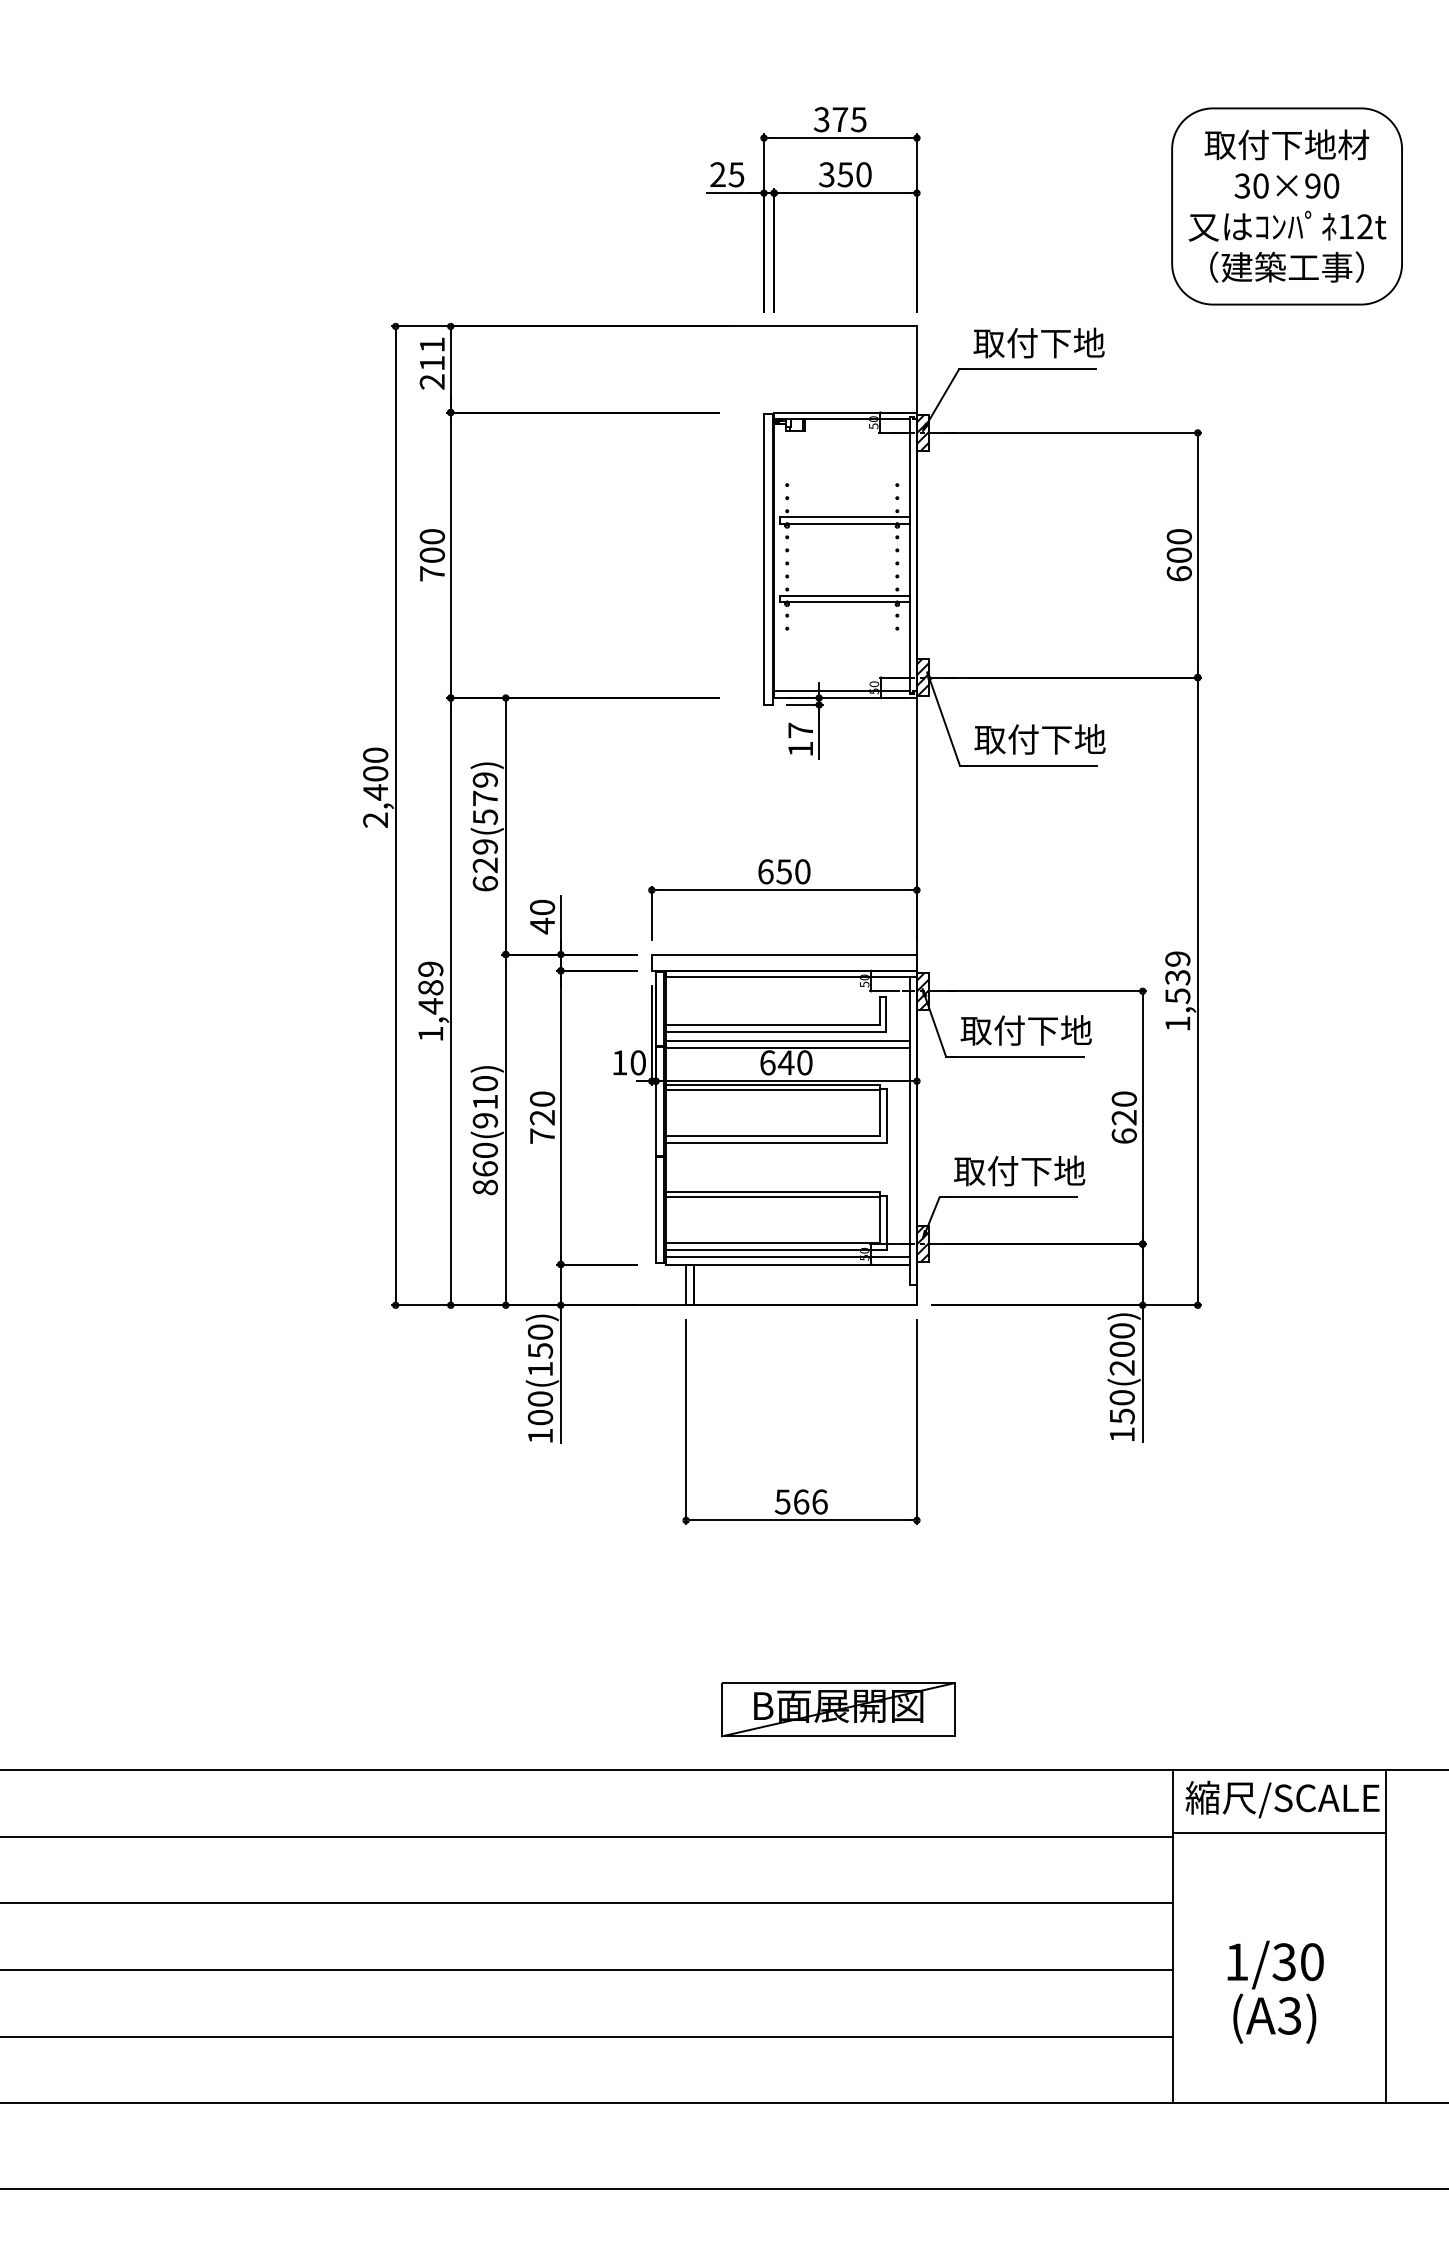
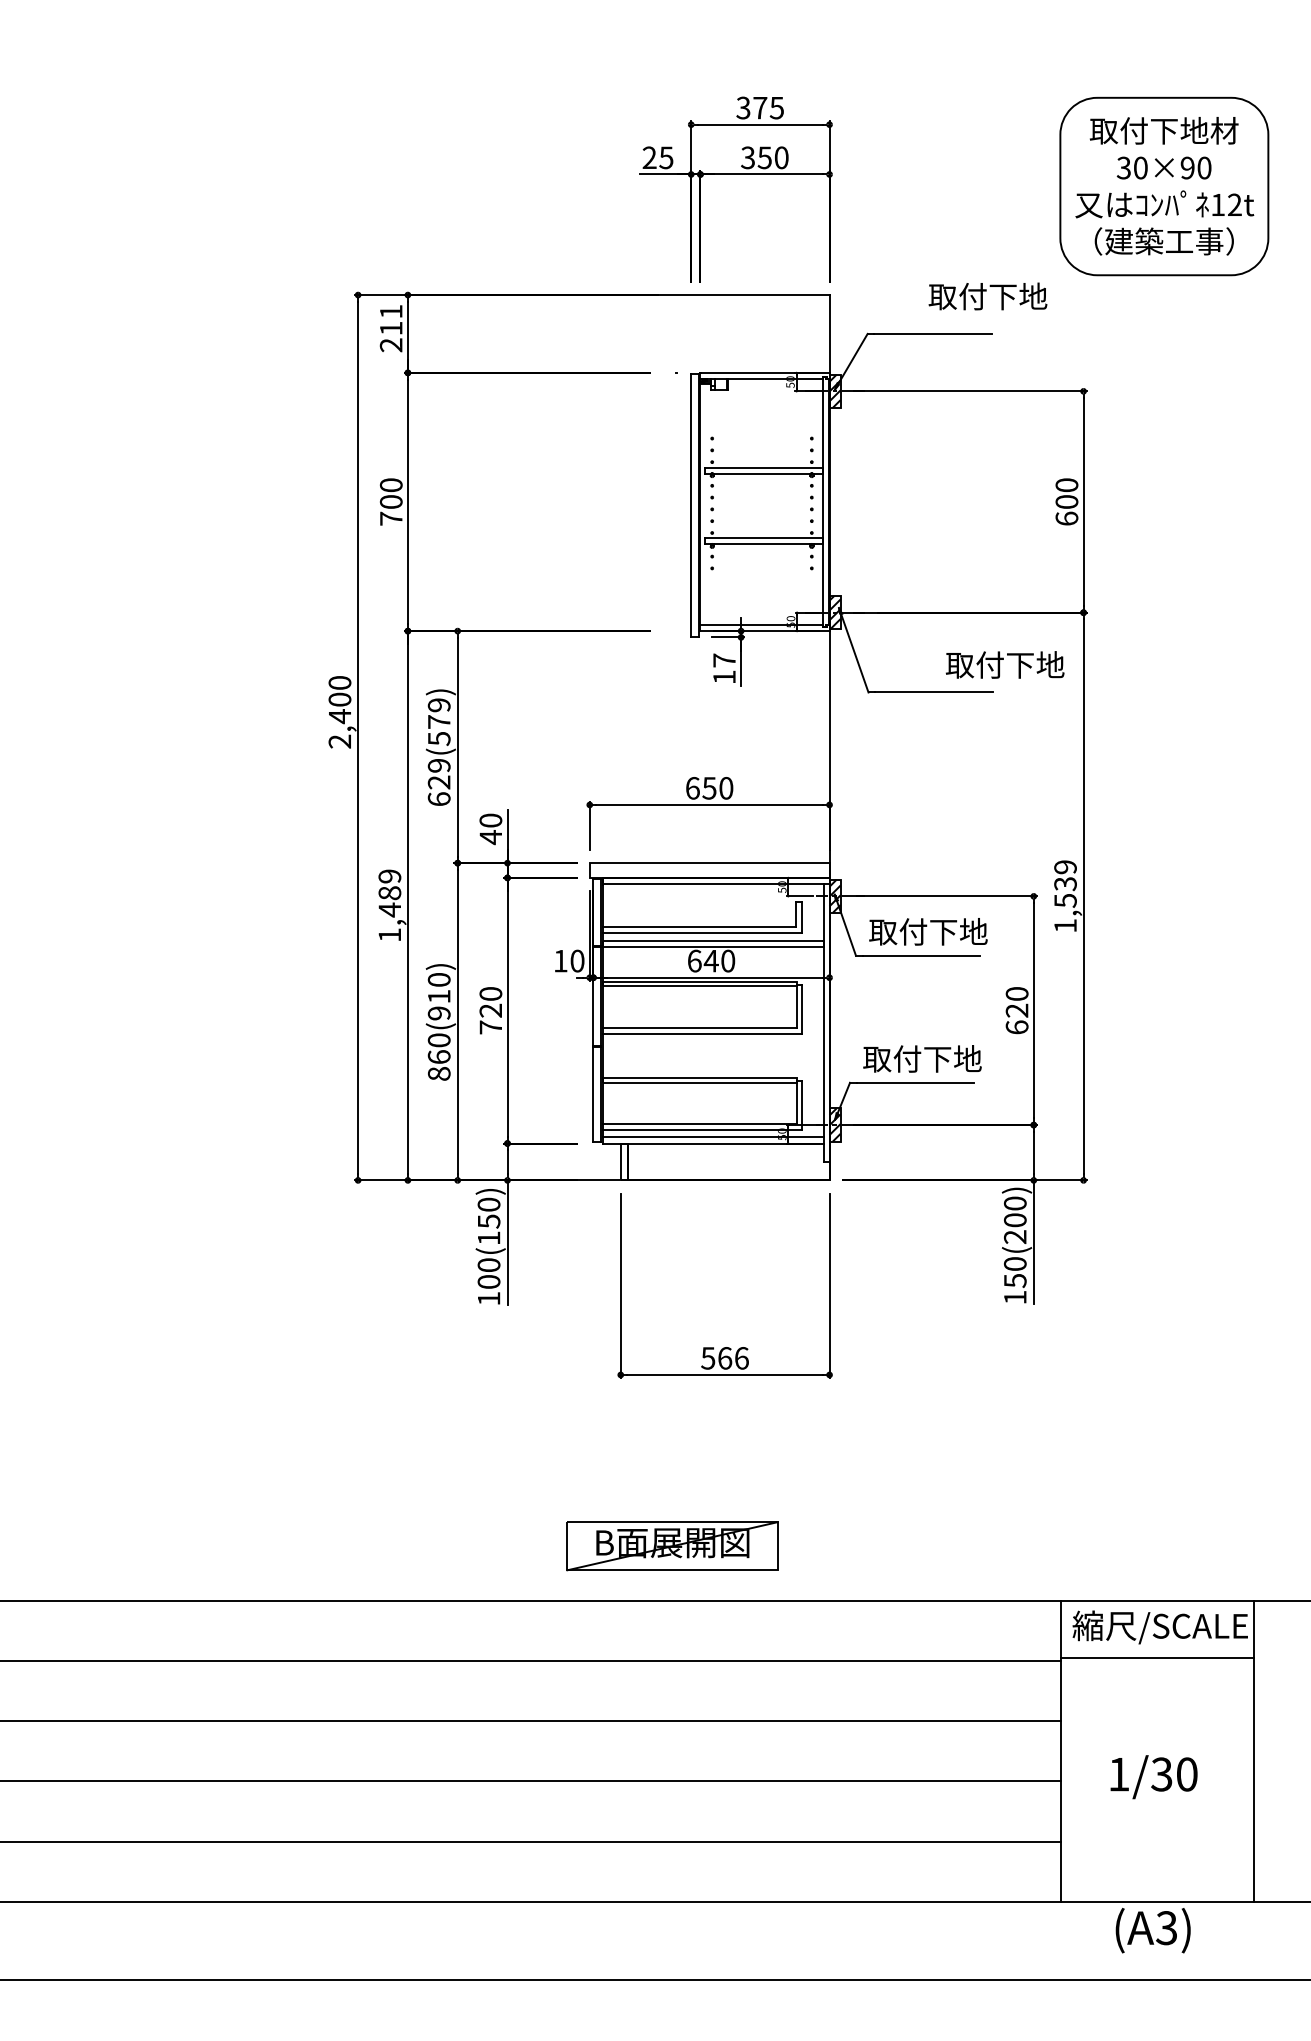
text: (1038, 342) -> (987, 295), moved
text: (1039, 739) -> (1004, 665), moved
part: (838, 1709) -> (672, 1546), moved
text: (1274, 2018) -> (1152, 1930), moved

